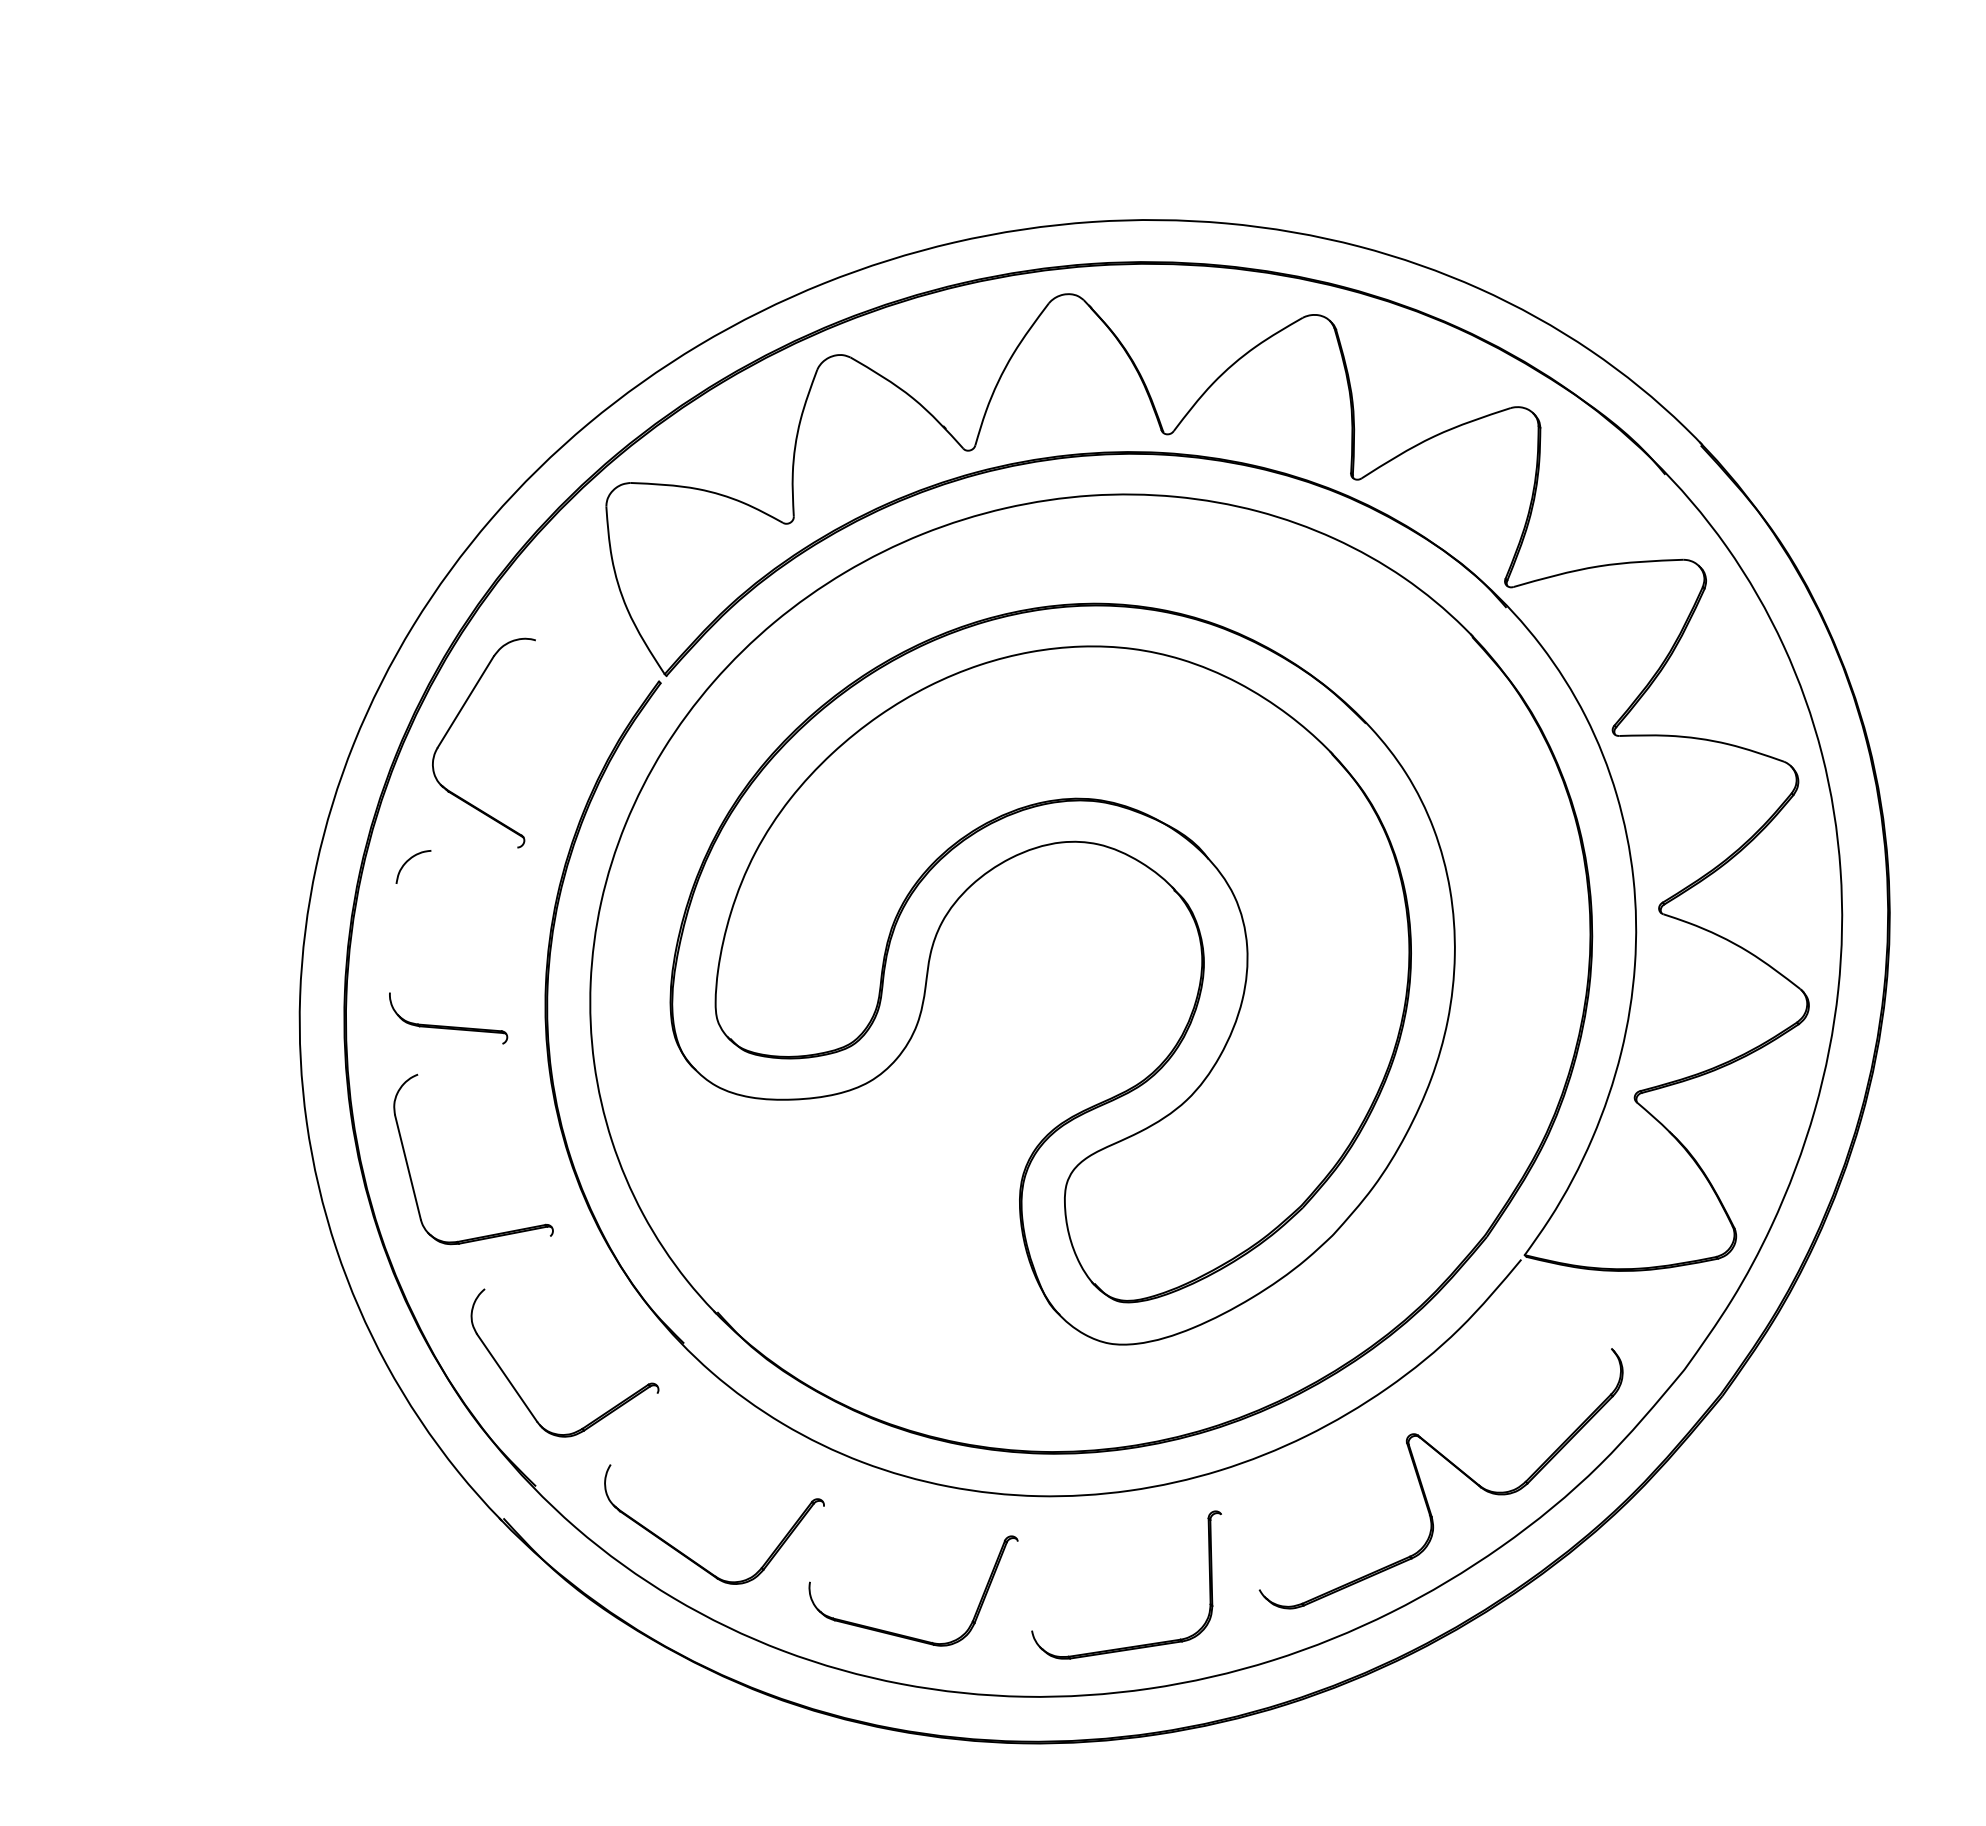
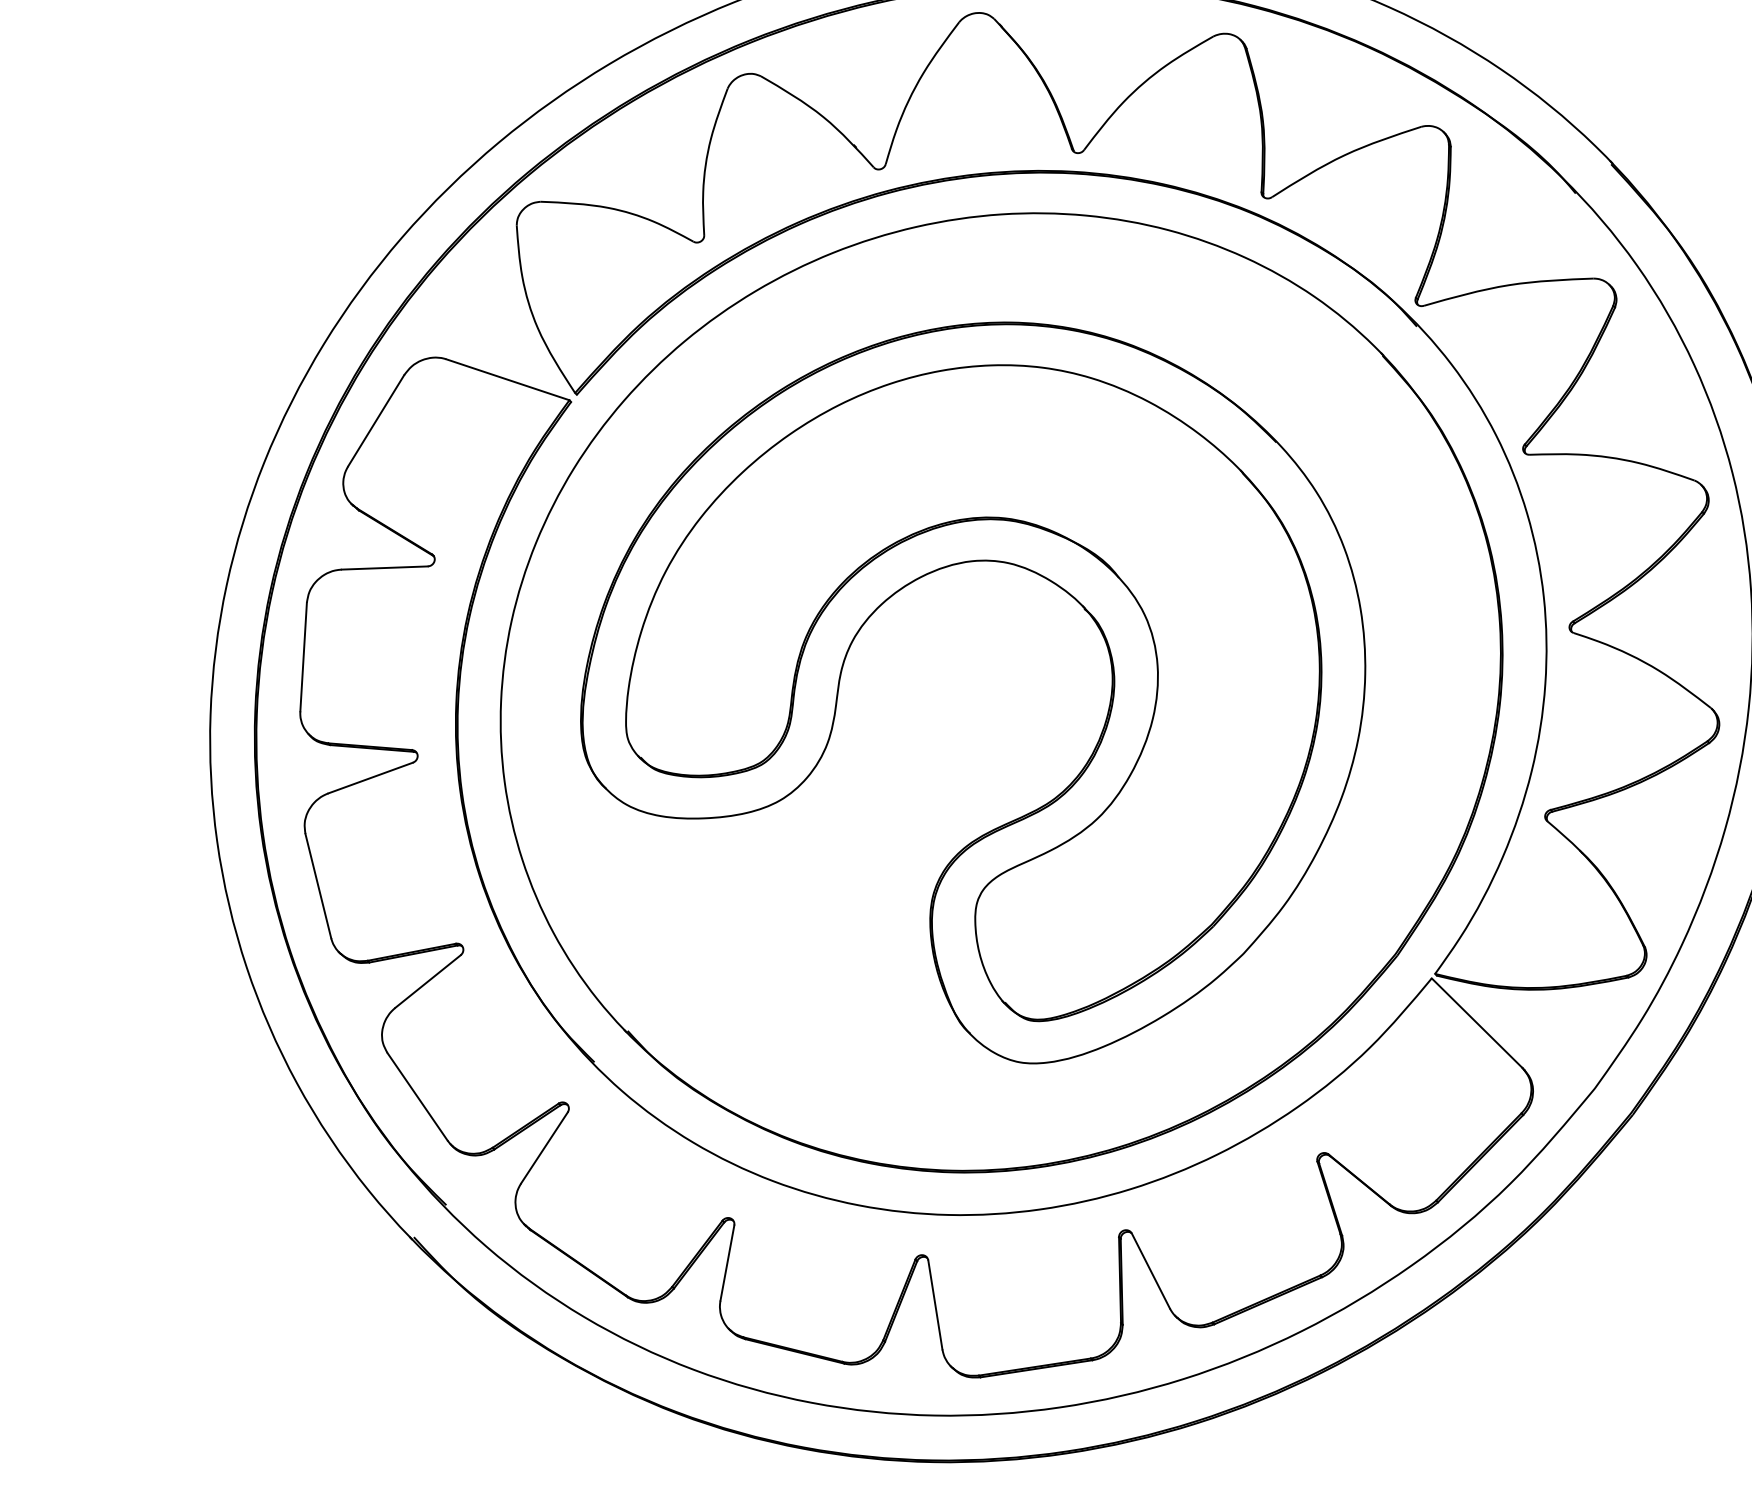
line: (597, 660) -> (507, 379), added
line: (474, 848) -> (384, 567), added
line: (392, 937) -> (302, 656), added
line: (460, 1058) -> (370, 777), added
line: (517, 1262) -> (427, 981), added
line: (1566, 1304) -> (1476, 1023), added
line: (633, 1428) -> (543, 1147), added
line: (816, 1543) -> (726, 1262), added
line: (1240, 1551) -> (1150, 1270), added
line: (1024, 1585) -> (934, 1304), added

